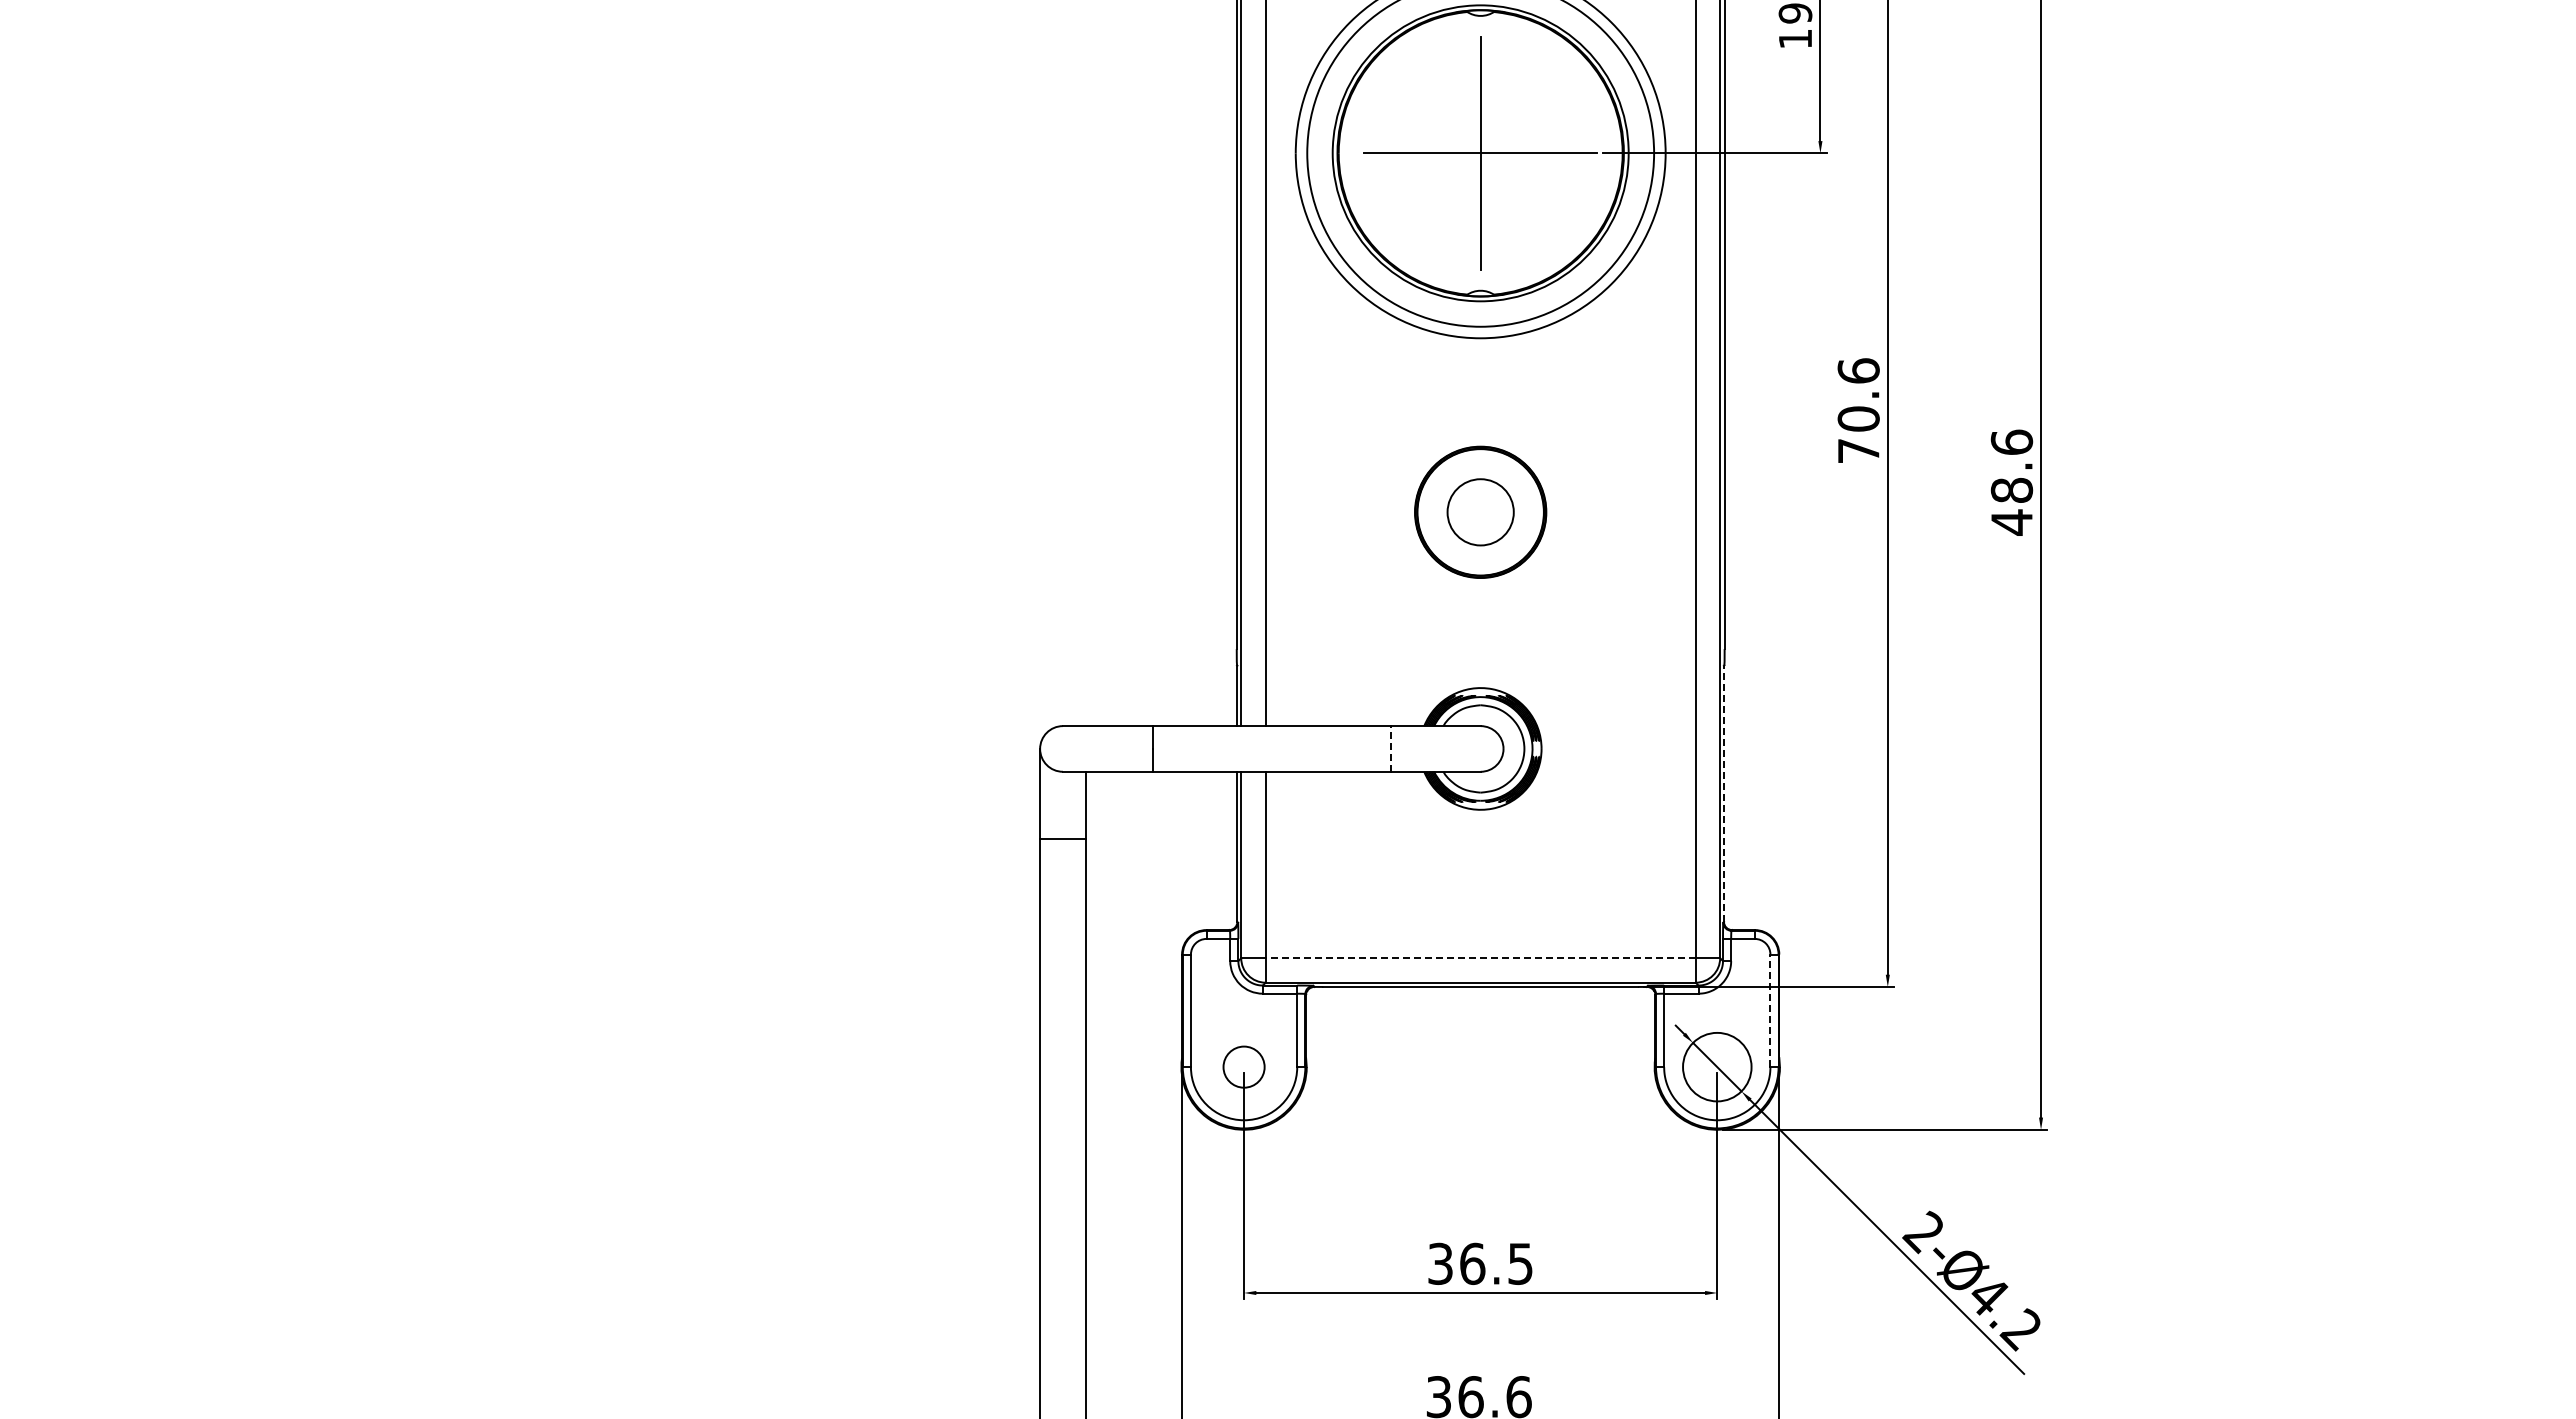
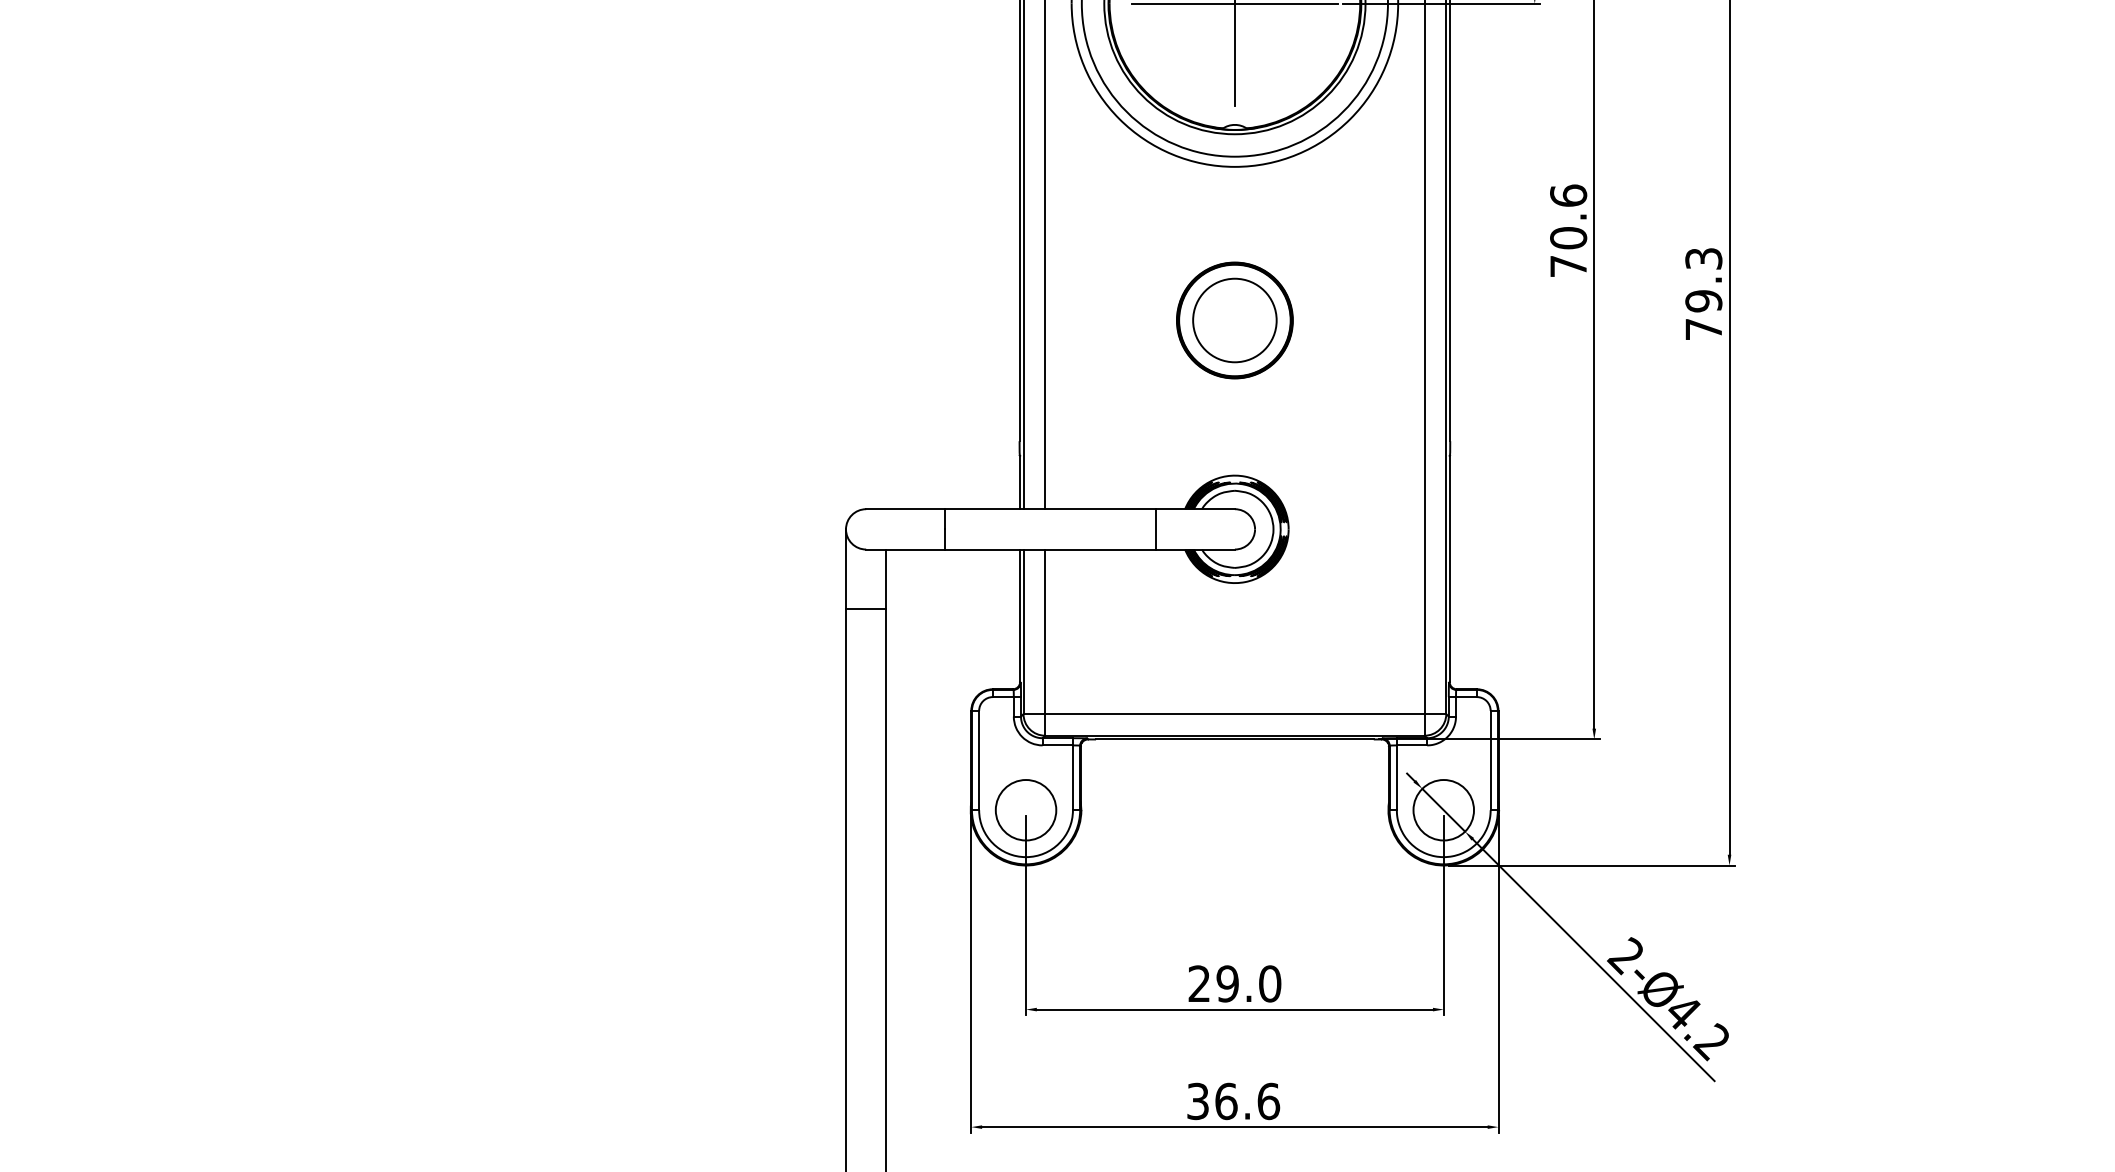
text: (2011, 482) -> (1703, 294), 48.6 -> 79.3
circle: (1480, 512) -> (1234, 320), size x1.43
line: (1390, 748) -> (1155, 528), dashed -> solid
line: (1724, 793) -> (1450, 568), dashed -> solid
line: (1480, 958) -> (1234, 714), dashed -> solid
line: (1770, 1010) -> (1490, 760), dashed -> solid
circle: (1243, 1066) -> (1025, 809), size x1.67
text: (1480, 1263) -> (1234, 983), 36.5 -> 29.0

